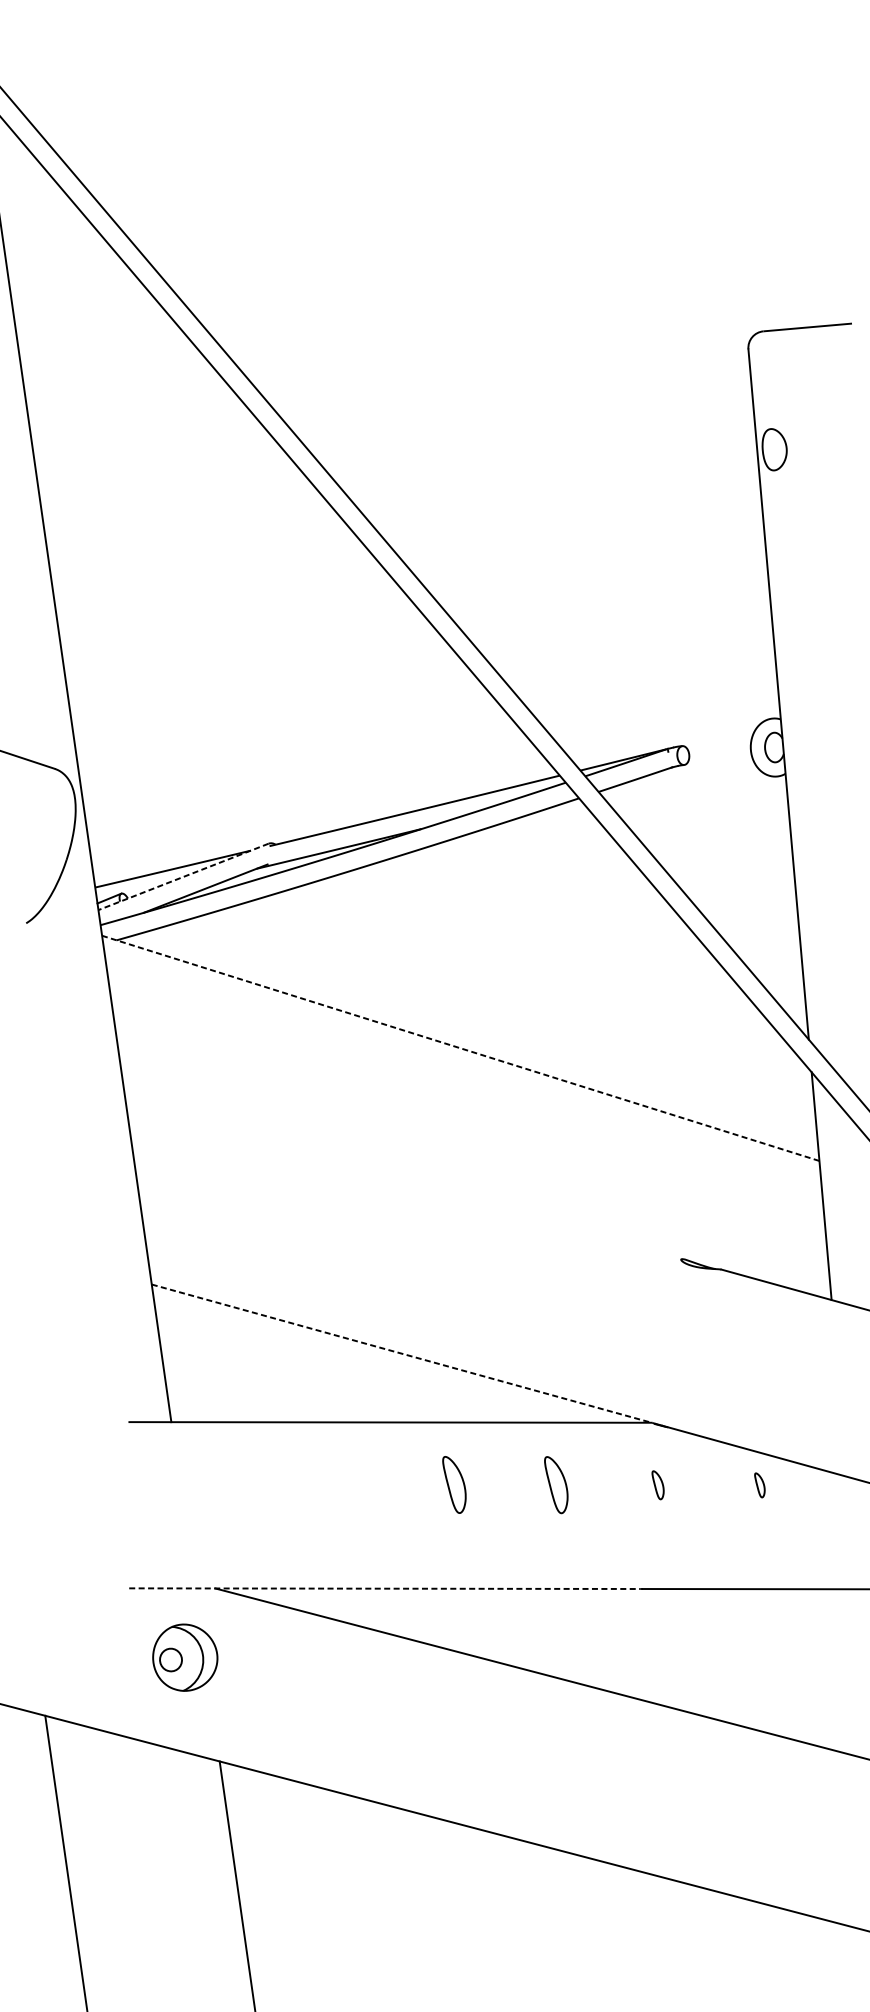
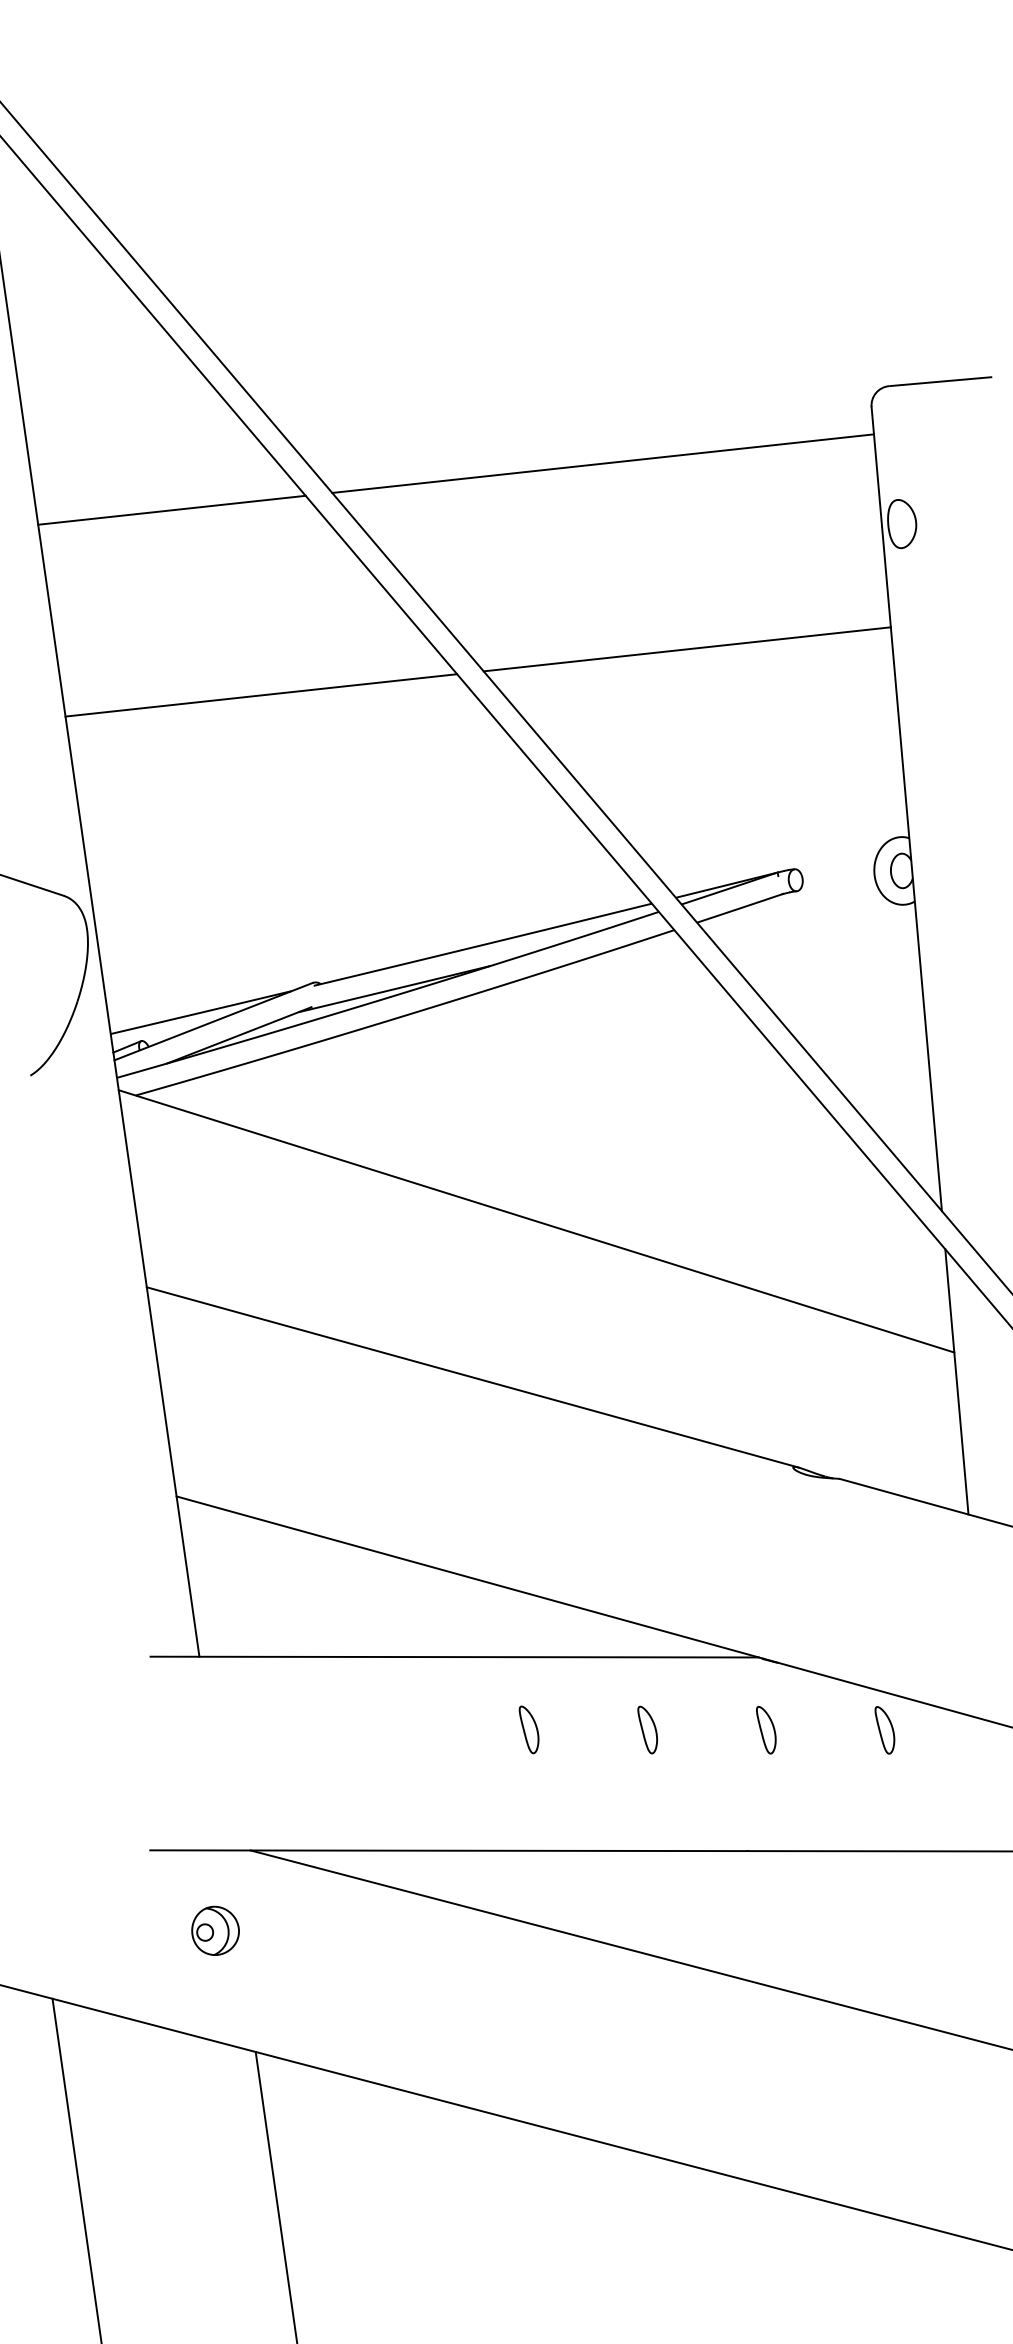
line: (517, 397) -> (602, 463), added
line: (147, 437) -> (171, 509), added
line: (589, 557) -> (686, 649), added
line: (224, 596) -> (261, 695), added
line: (183, 876) -> (213, 1021), dashed -> solid
line: (460, 1048) -> (536, 1221), dashed -> solid
line: (405, 1182) -> (472, 1377), added
line: (404, 1354) -> (470, 1577), dashed -> solid
part: (453, 1484) -> (528, 1729), size x0.71
part: (556, 1484) -> (647, 1729), size x0.71
part: (658, 1485) -> (766, 1730), size x1.43
part: (759, 1485) -> (884, 1730), size x1.67
line: (385, 1588) -> (448, 1850), dashed -> solid
part: (185, 1657) -> (215, 1930), size x0.62

